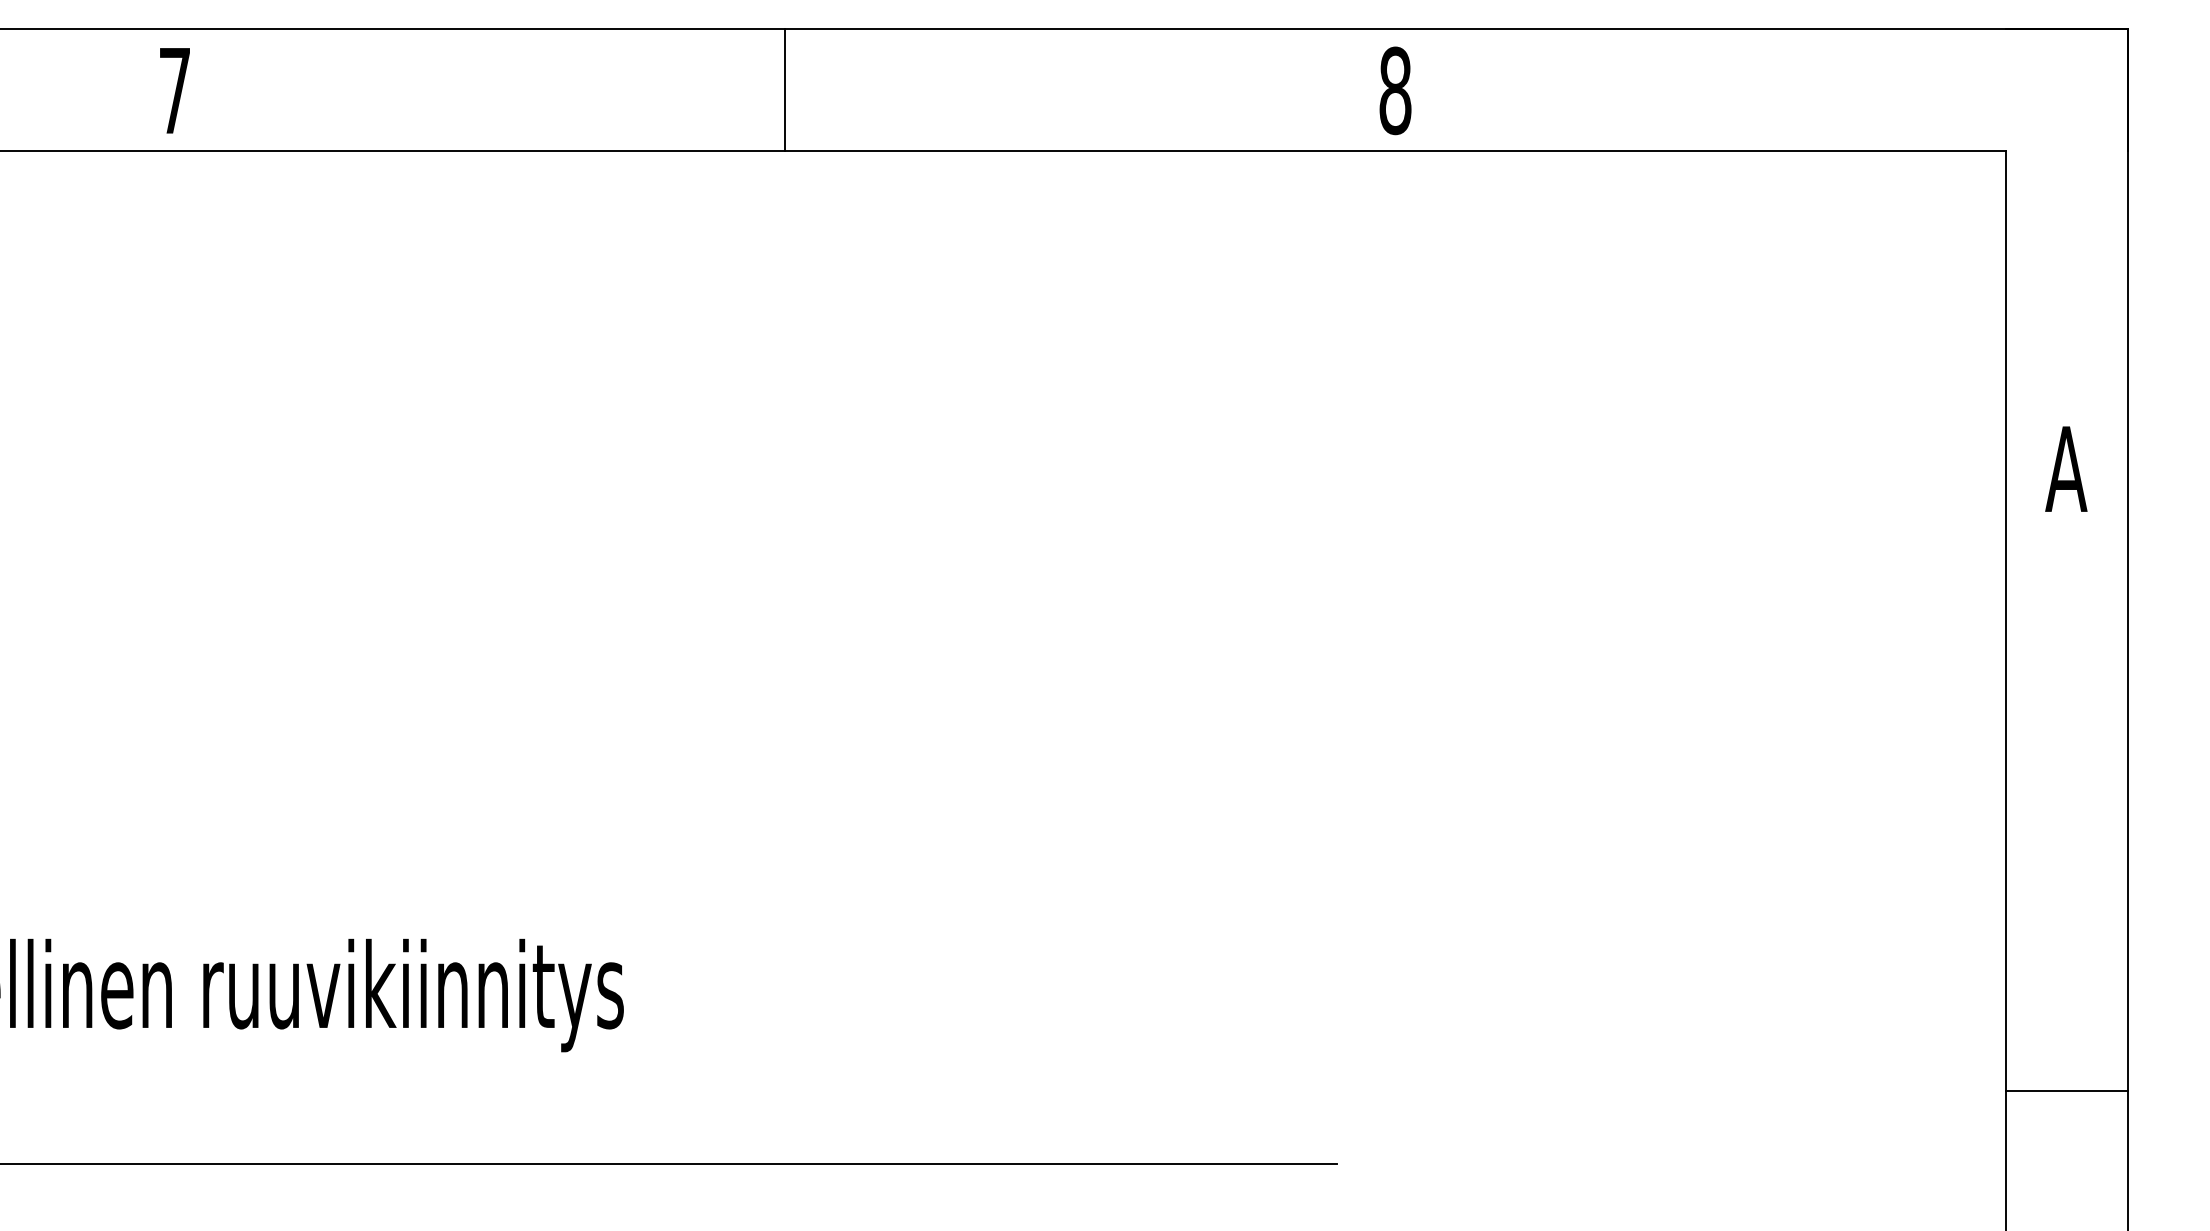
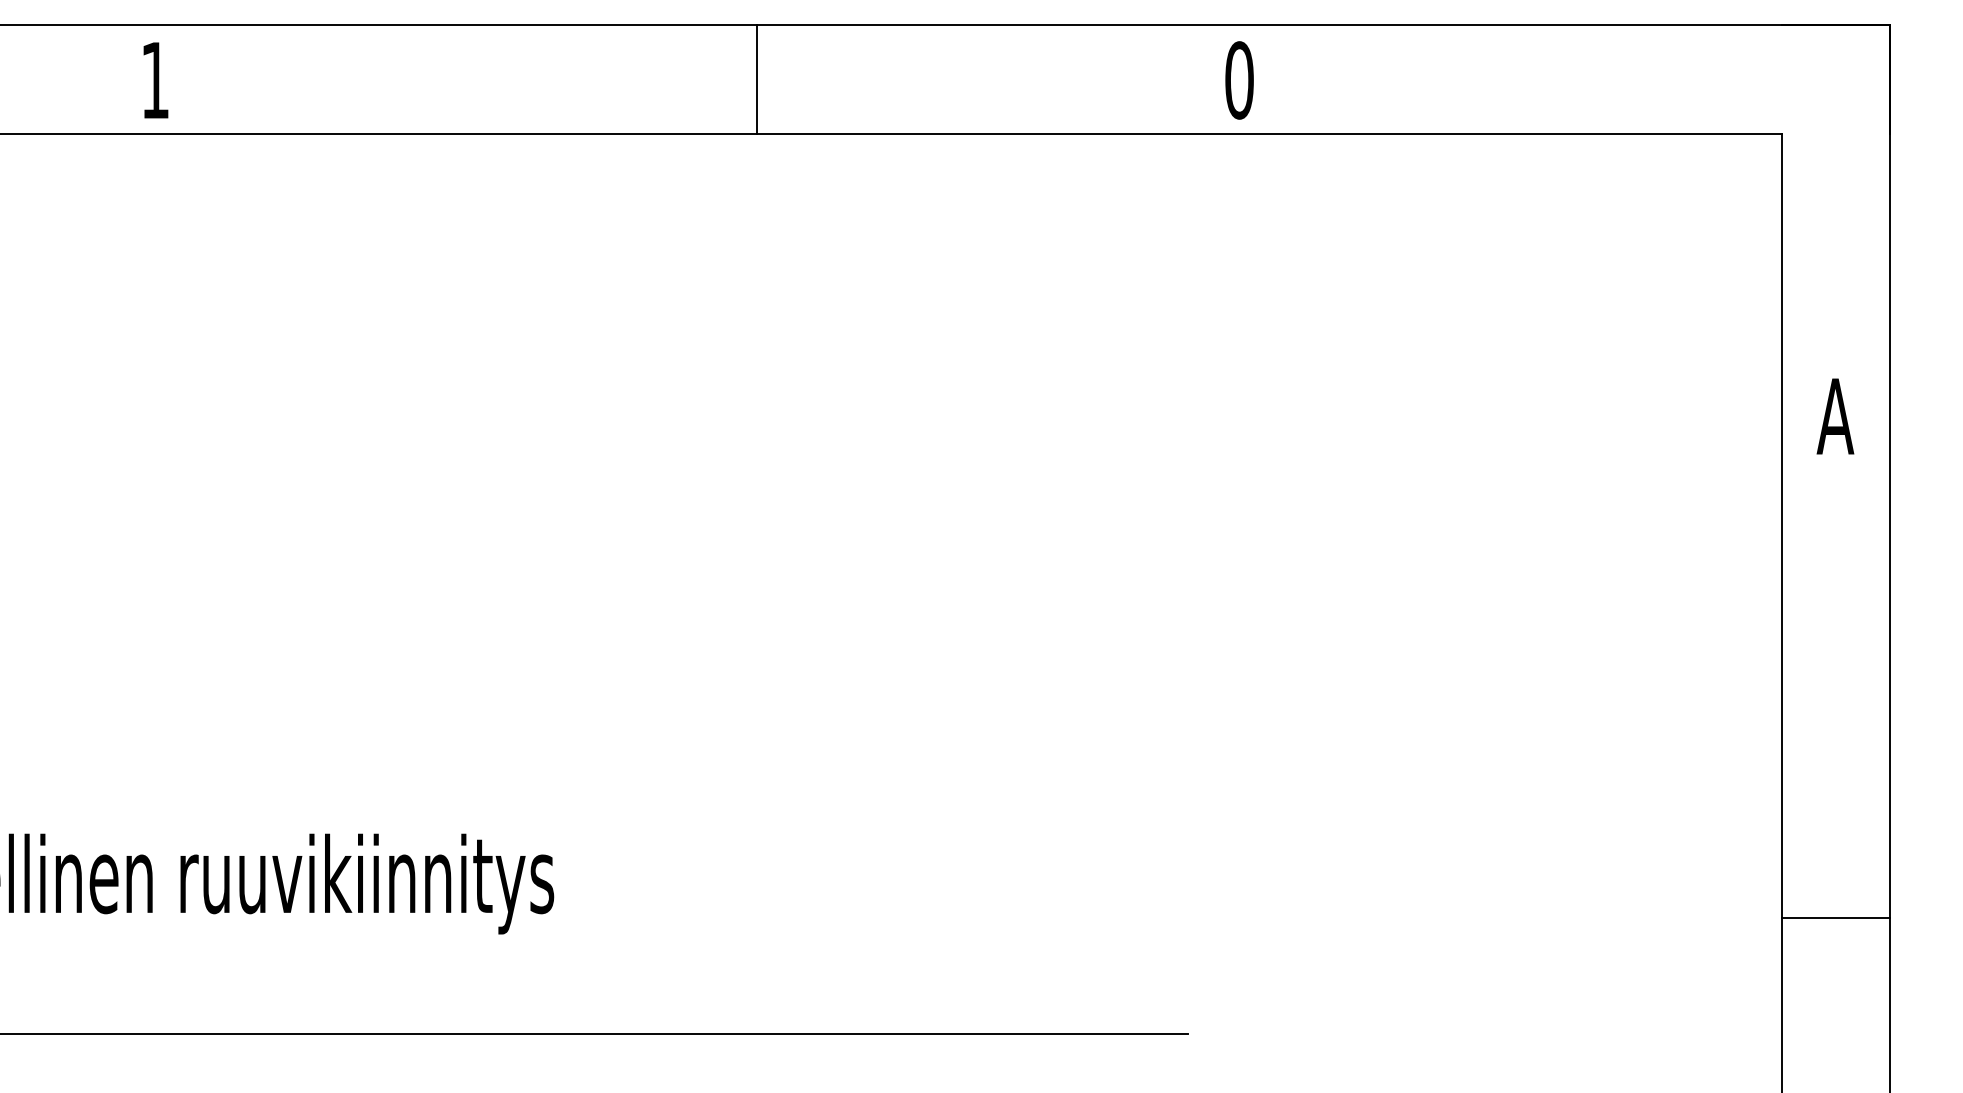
line: (785, 89) -> (757, 79), moved
text: (174, 90) -> (154, 80), 7 -> 1
text: (1395, 90) -> (1239, 80), 8 -> 0
line: (2066, 1090) -> (1835, 917), moved

